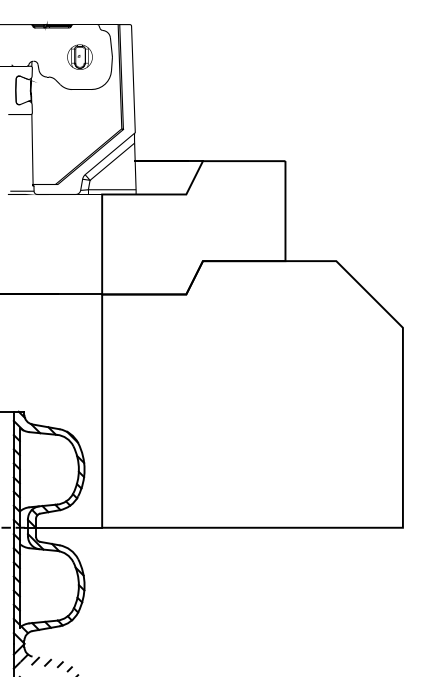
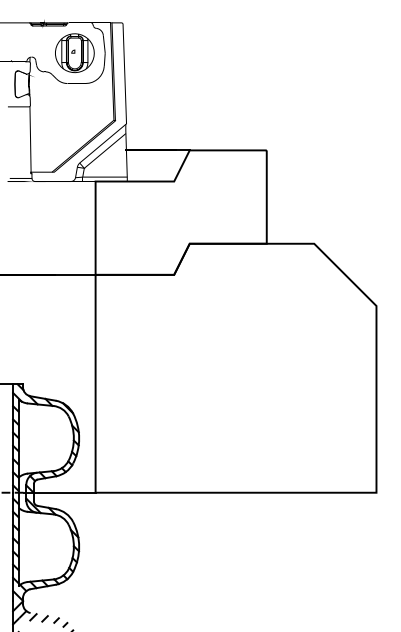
part: (79, 57) -> (74, 53), size x1.67

